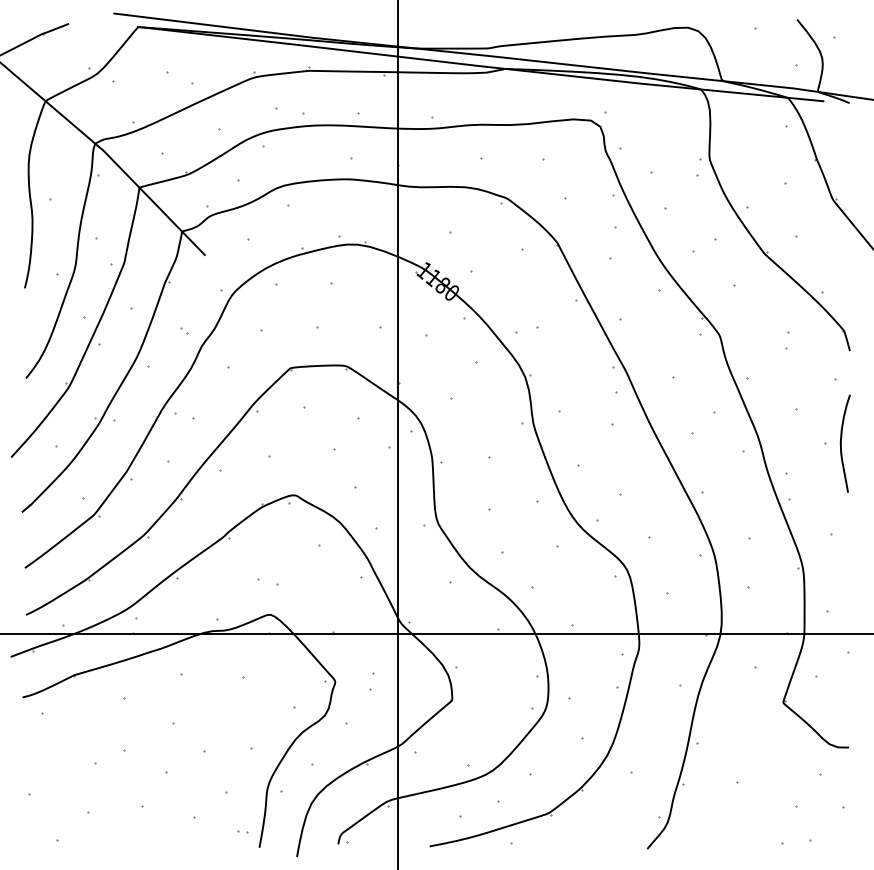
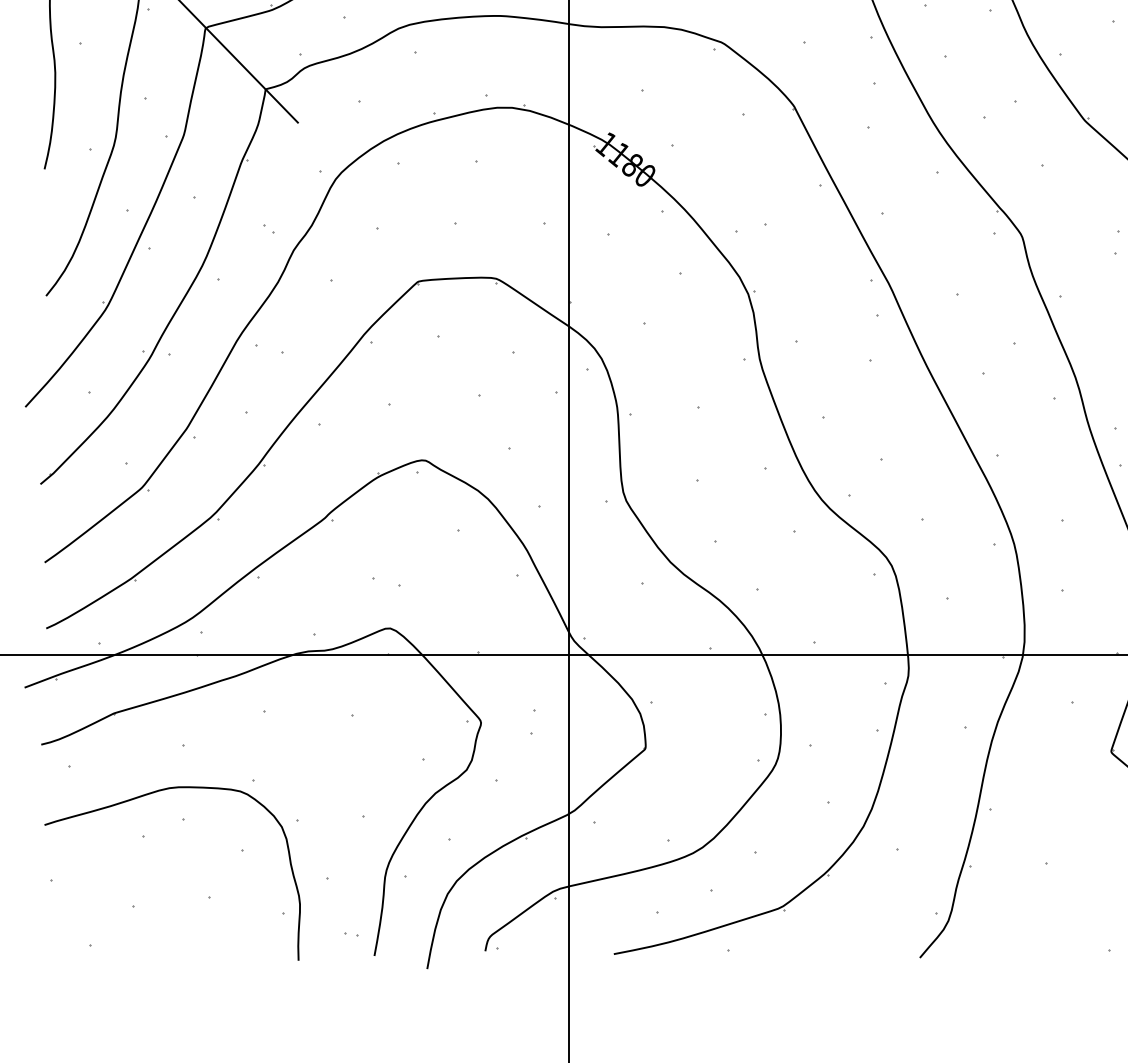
curve: (96, 734) -> (145, 796), added

